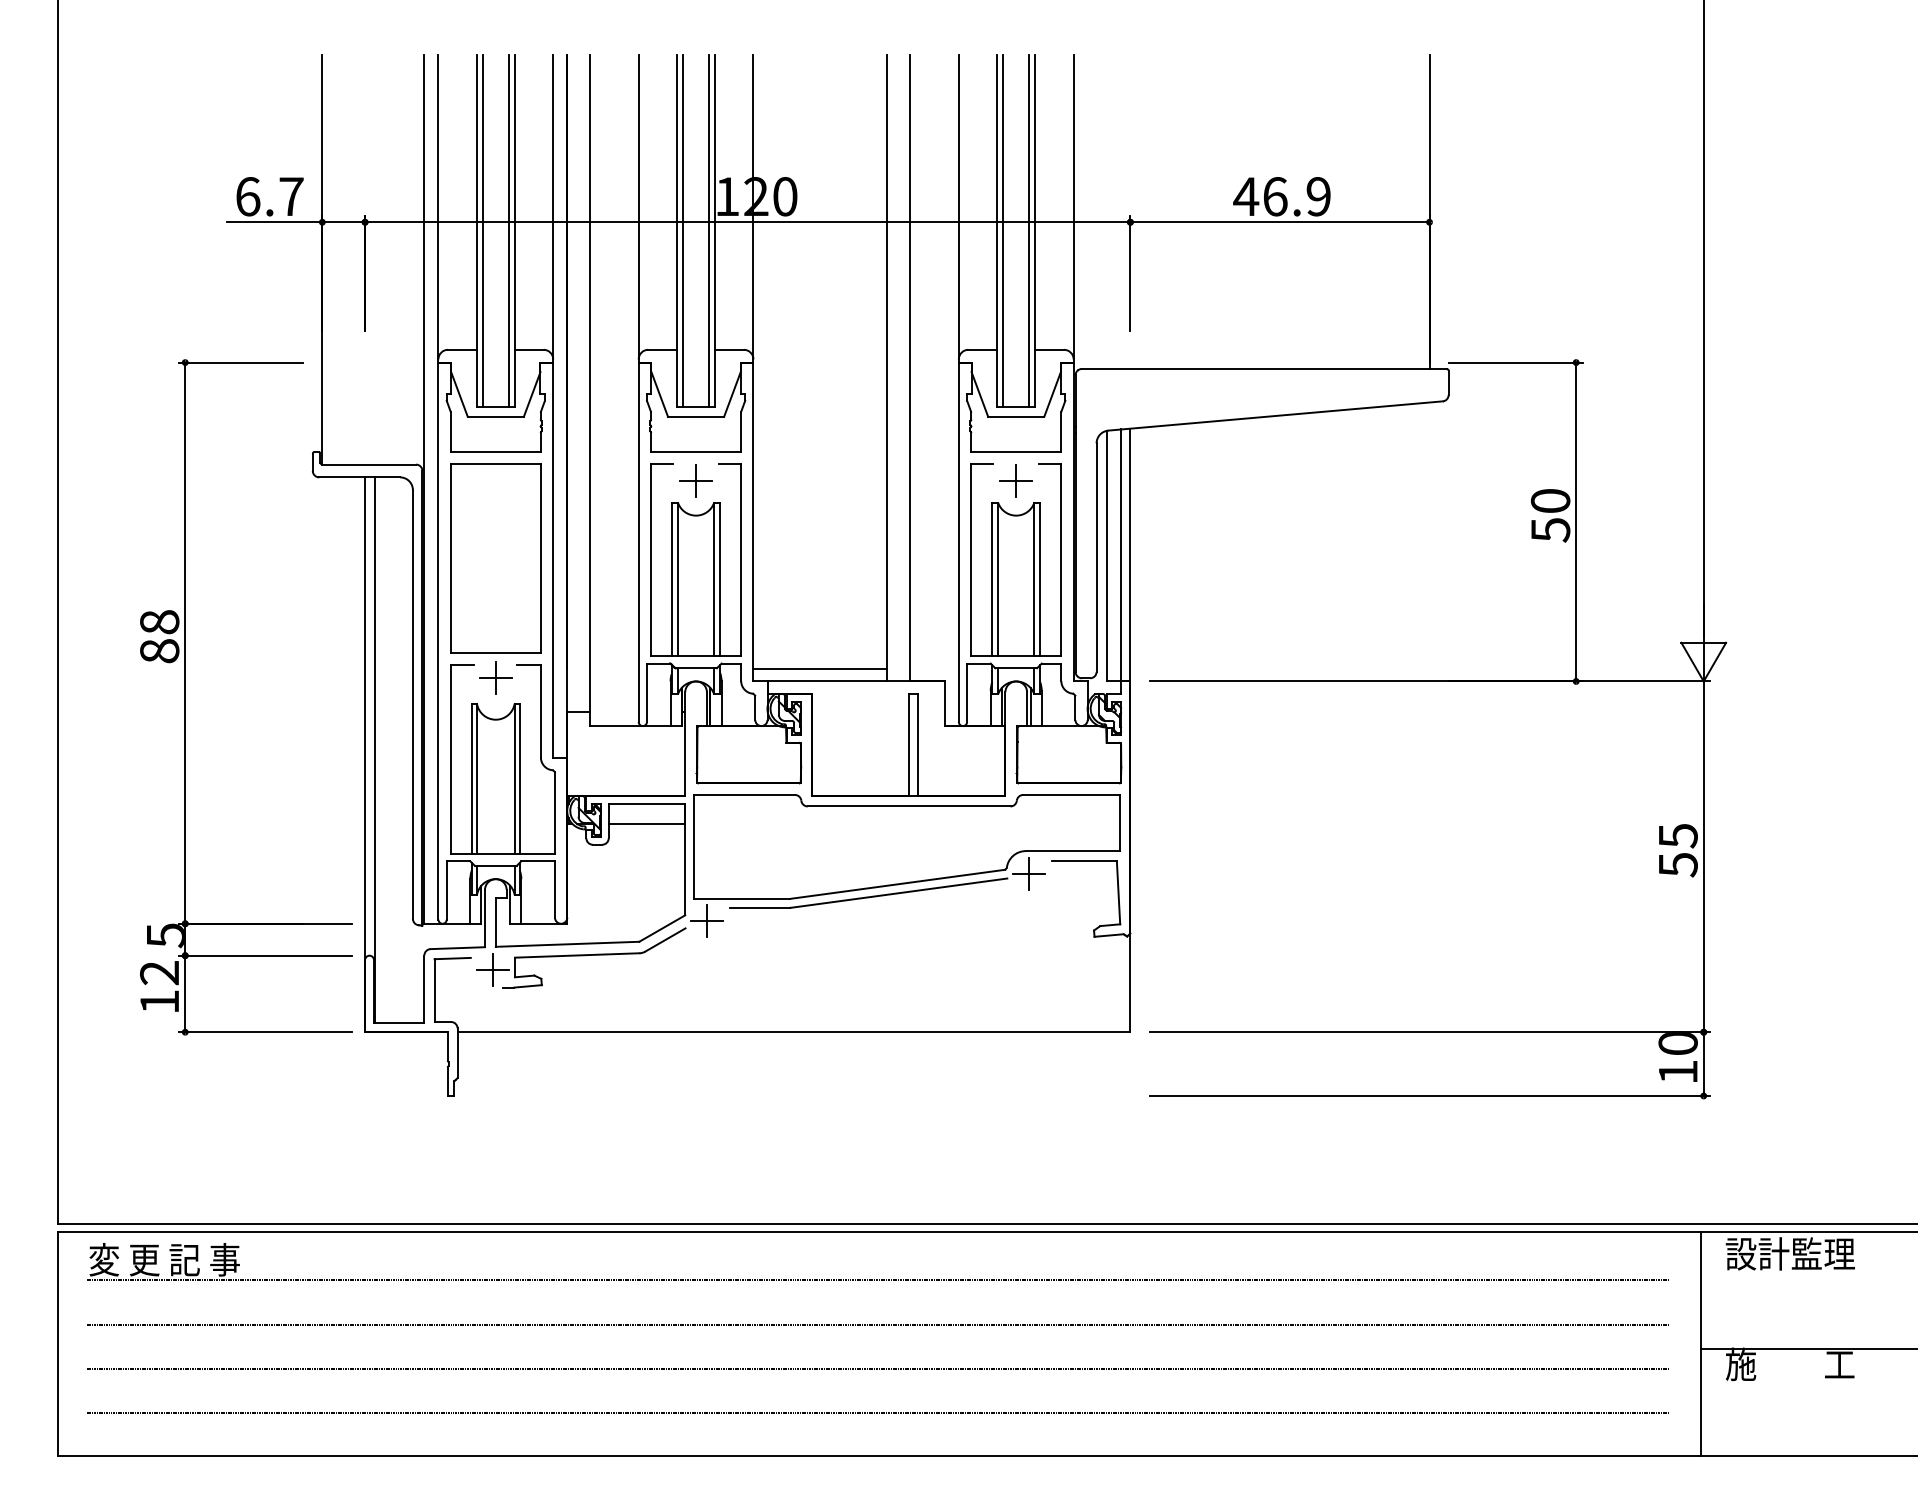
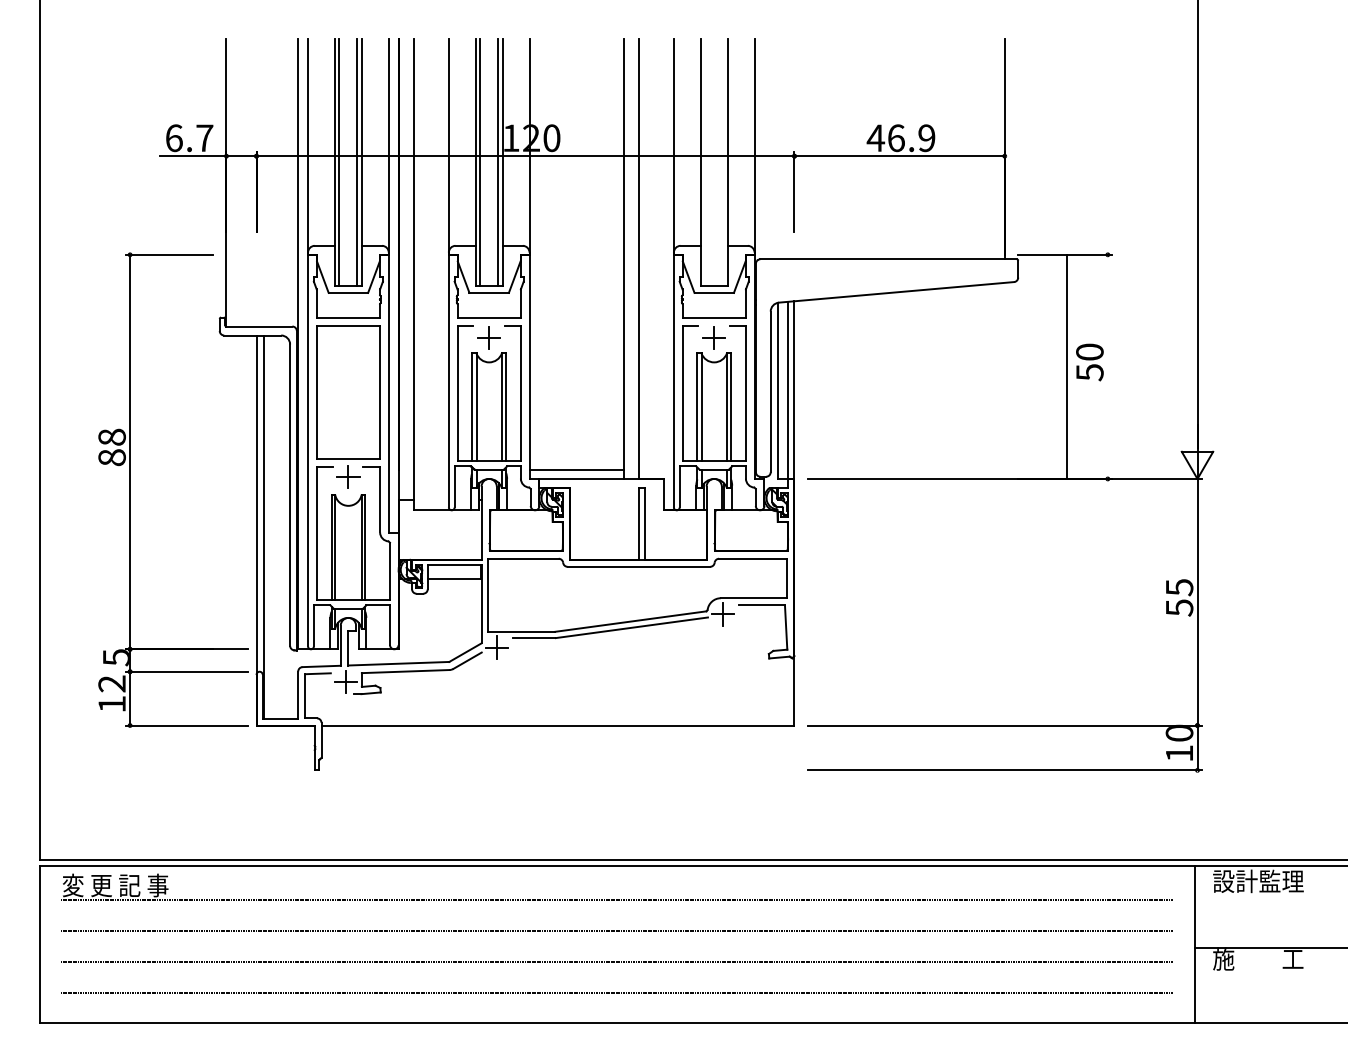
line: (1003, 231) -> (705, 162), removed
line: (1029, 231) -> (723, 162), removed
line: (1575, 521) -> (1066, 366), moved

